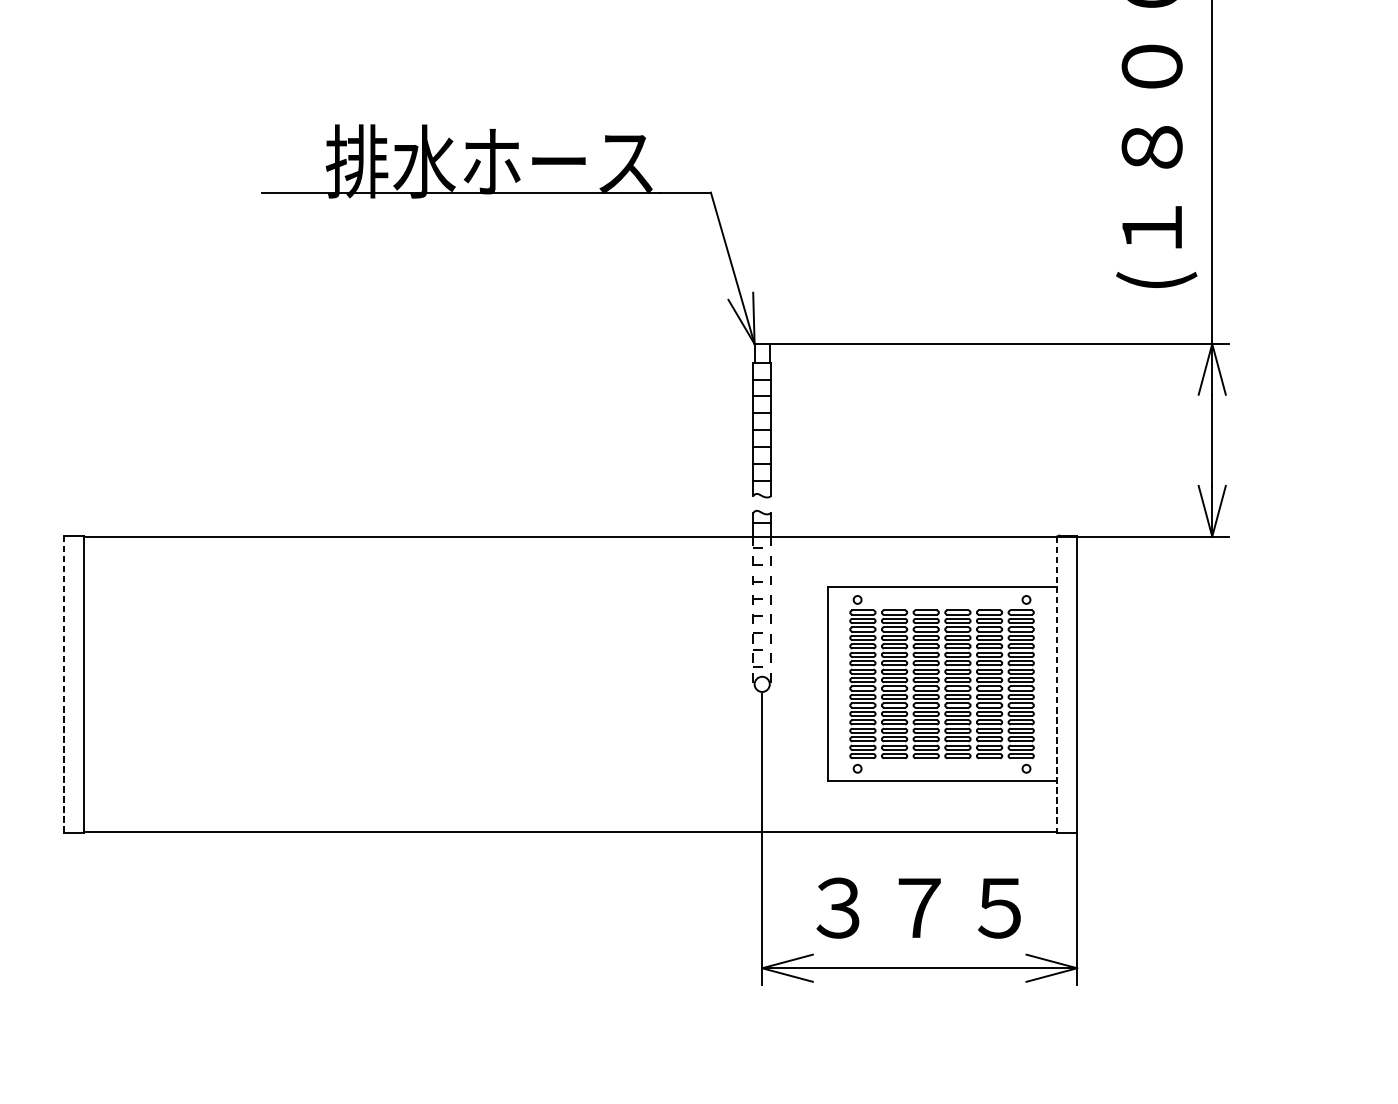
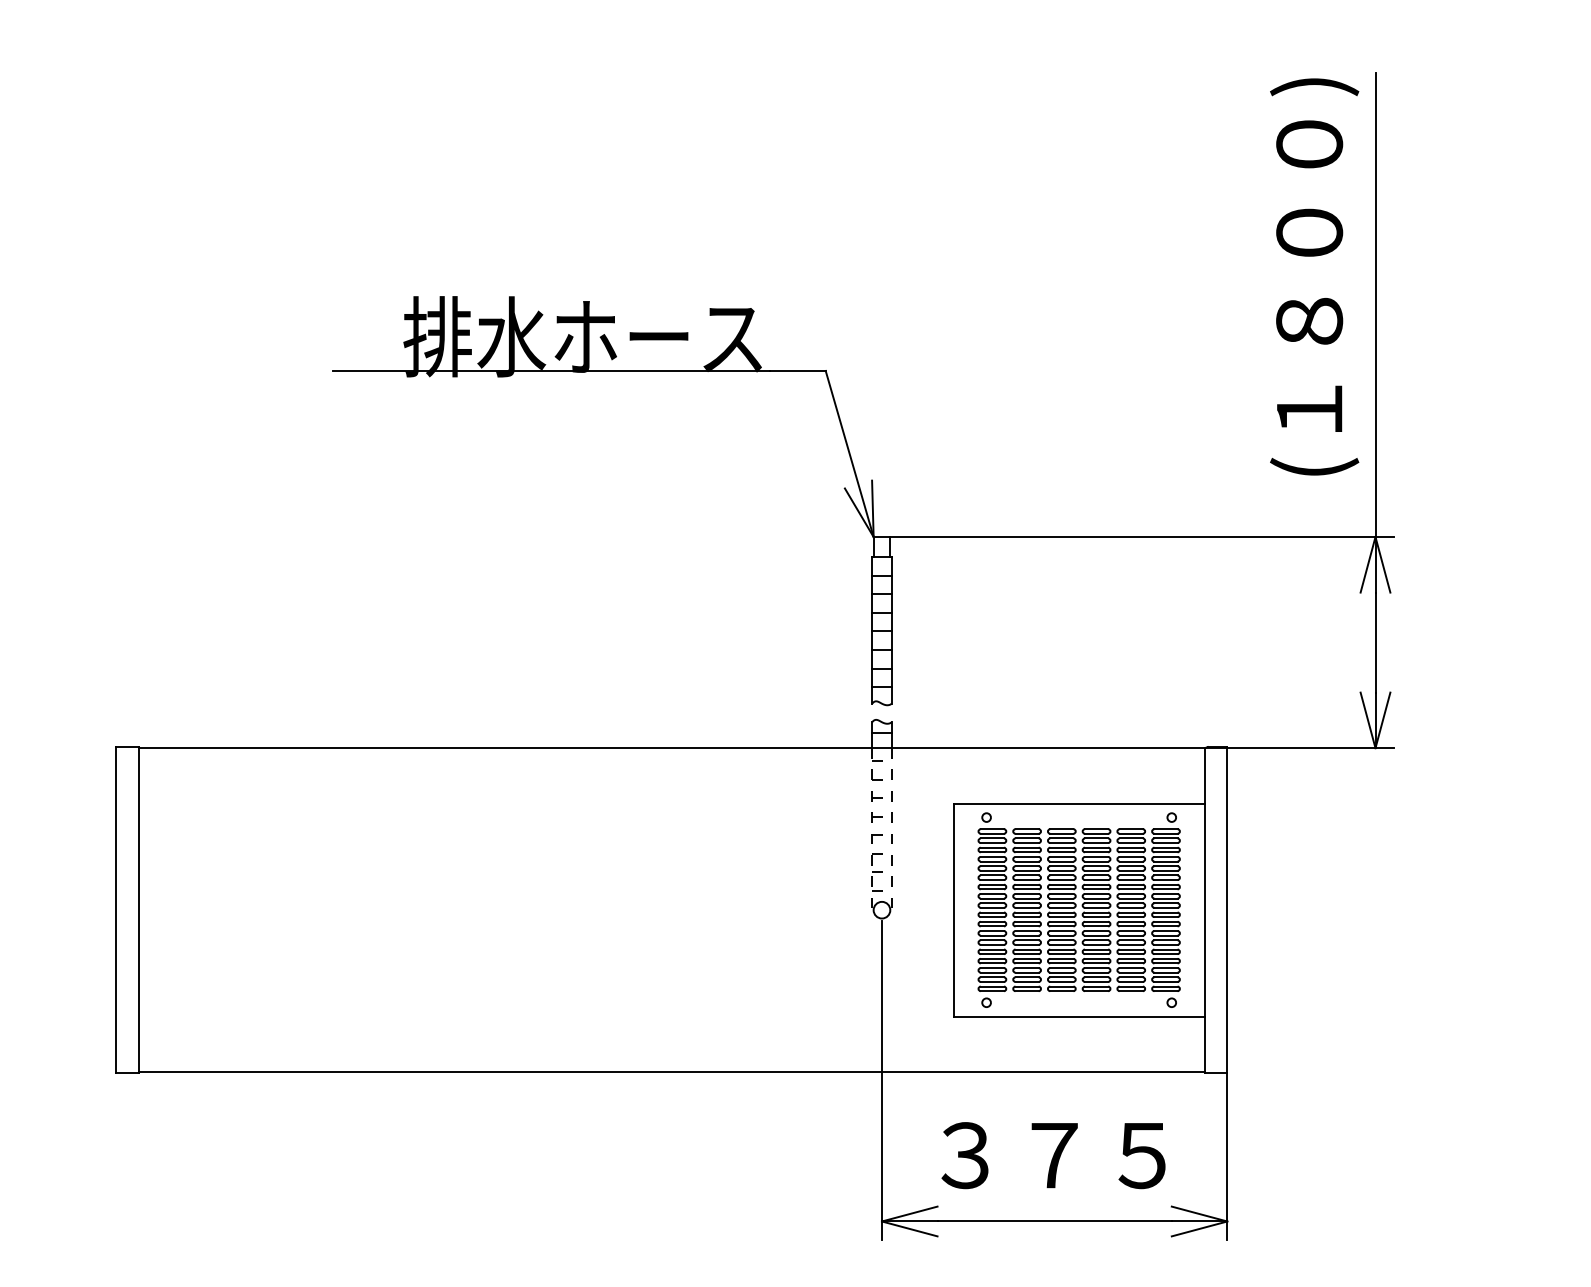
line: (64, 684) -> (116, 910), dashed -> solid
line: (1056, 684) -> (1204, 910), dashed -> solid

